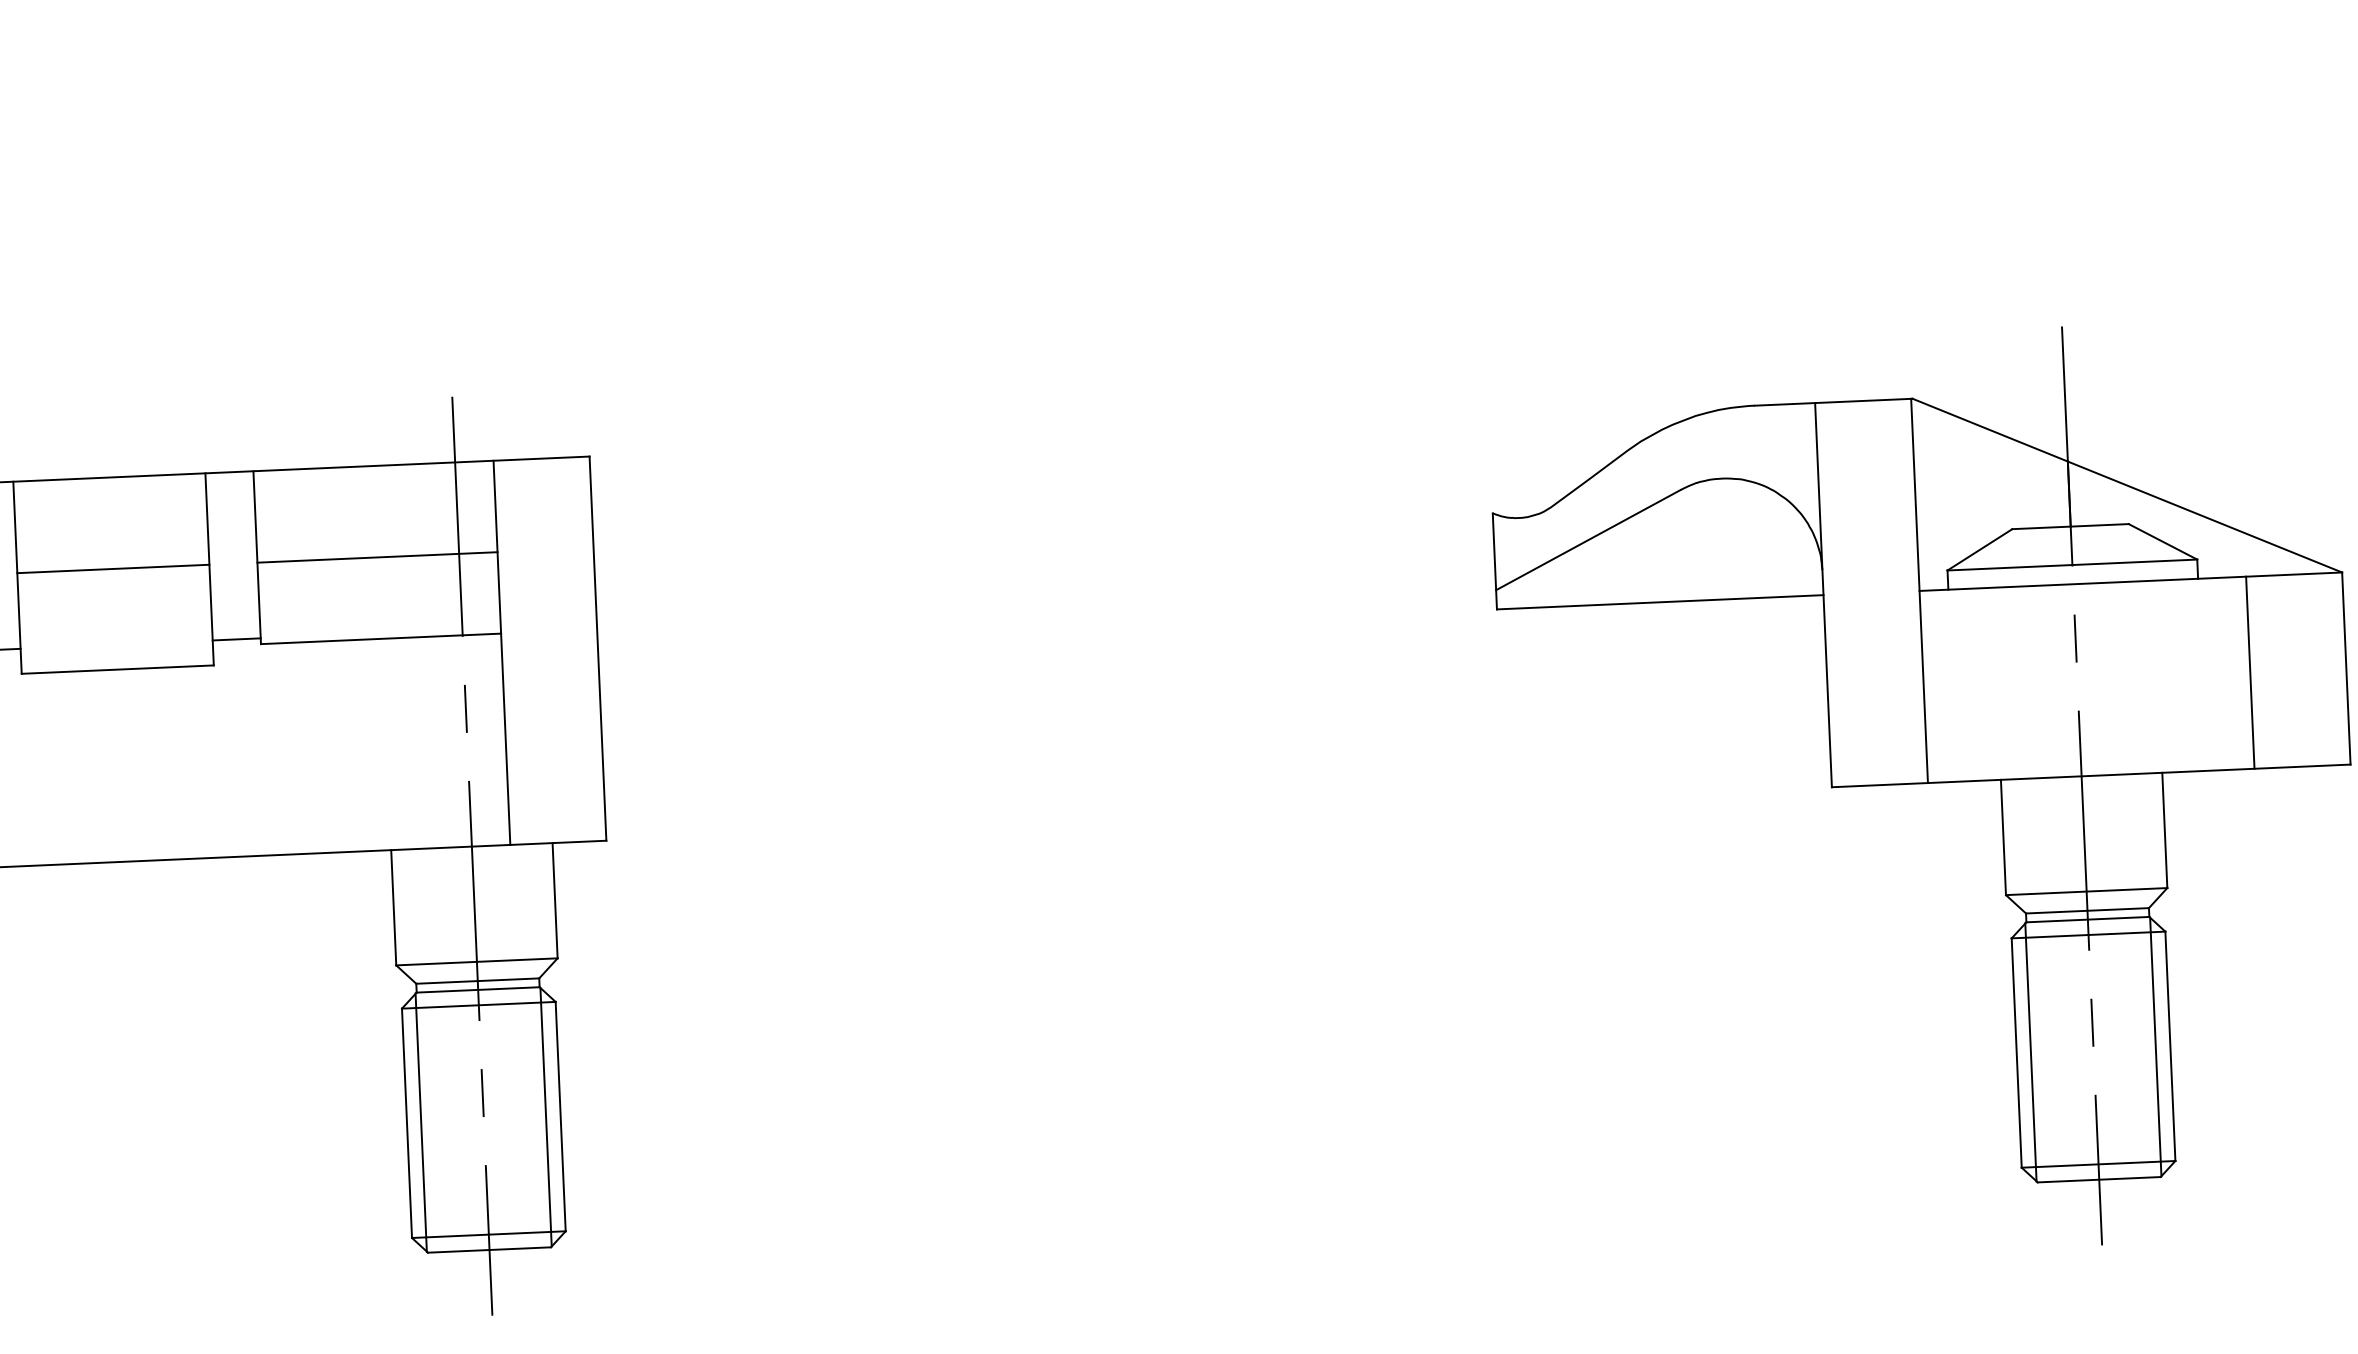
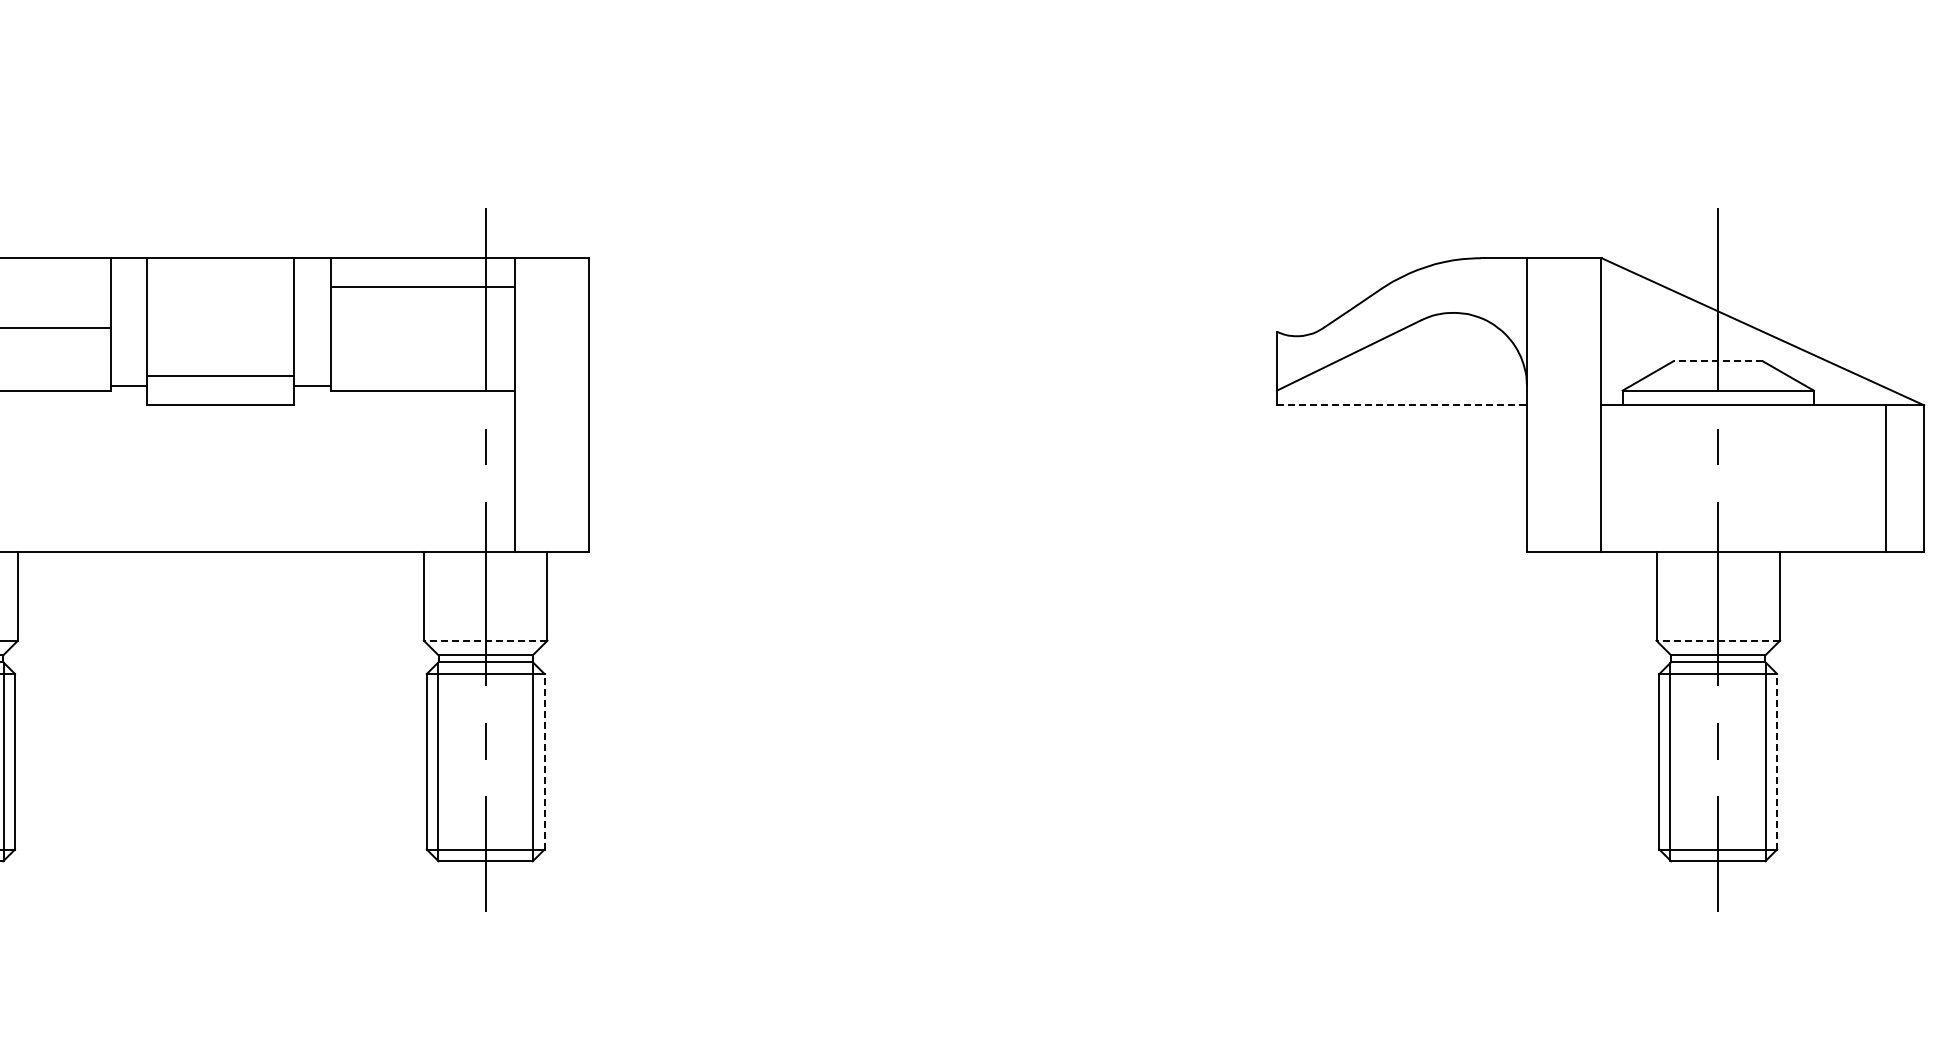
line: (2071, 526) -> (1718, 361), solid -> dashed
line: (377, 557) -> (423, 287), moved
line: (112, 569) -> (220, 376), moved
line: (1660, 602) -> (1402, 405), solid -> dashed
line: (2250, 672) -> (1885, 478), moved
line: (2086, 891) -> (1718, 640), solid -> dashed
line: (476, 961) -> (485, 640), solid -> dashed
line: (2170, 1045) -> (1777, 761), solid -> dashed
line: (560, 1116) -> (544, 761), solid -> dashed

